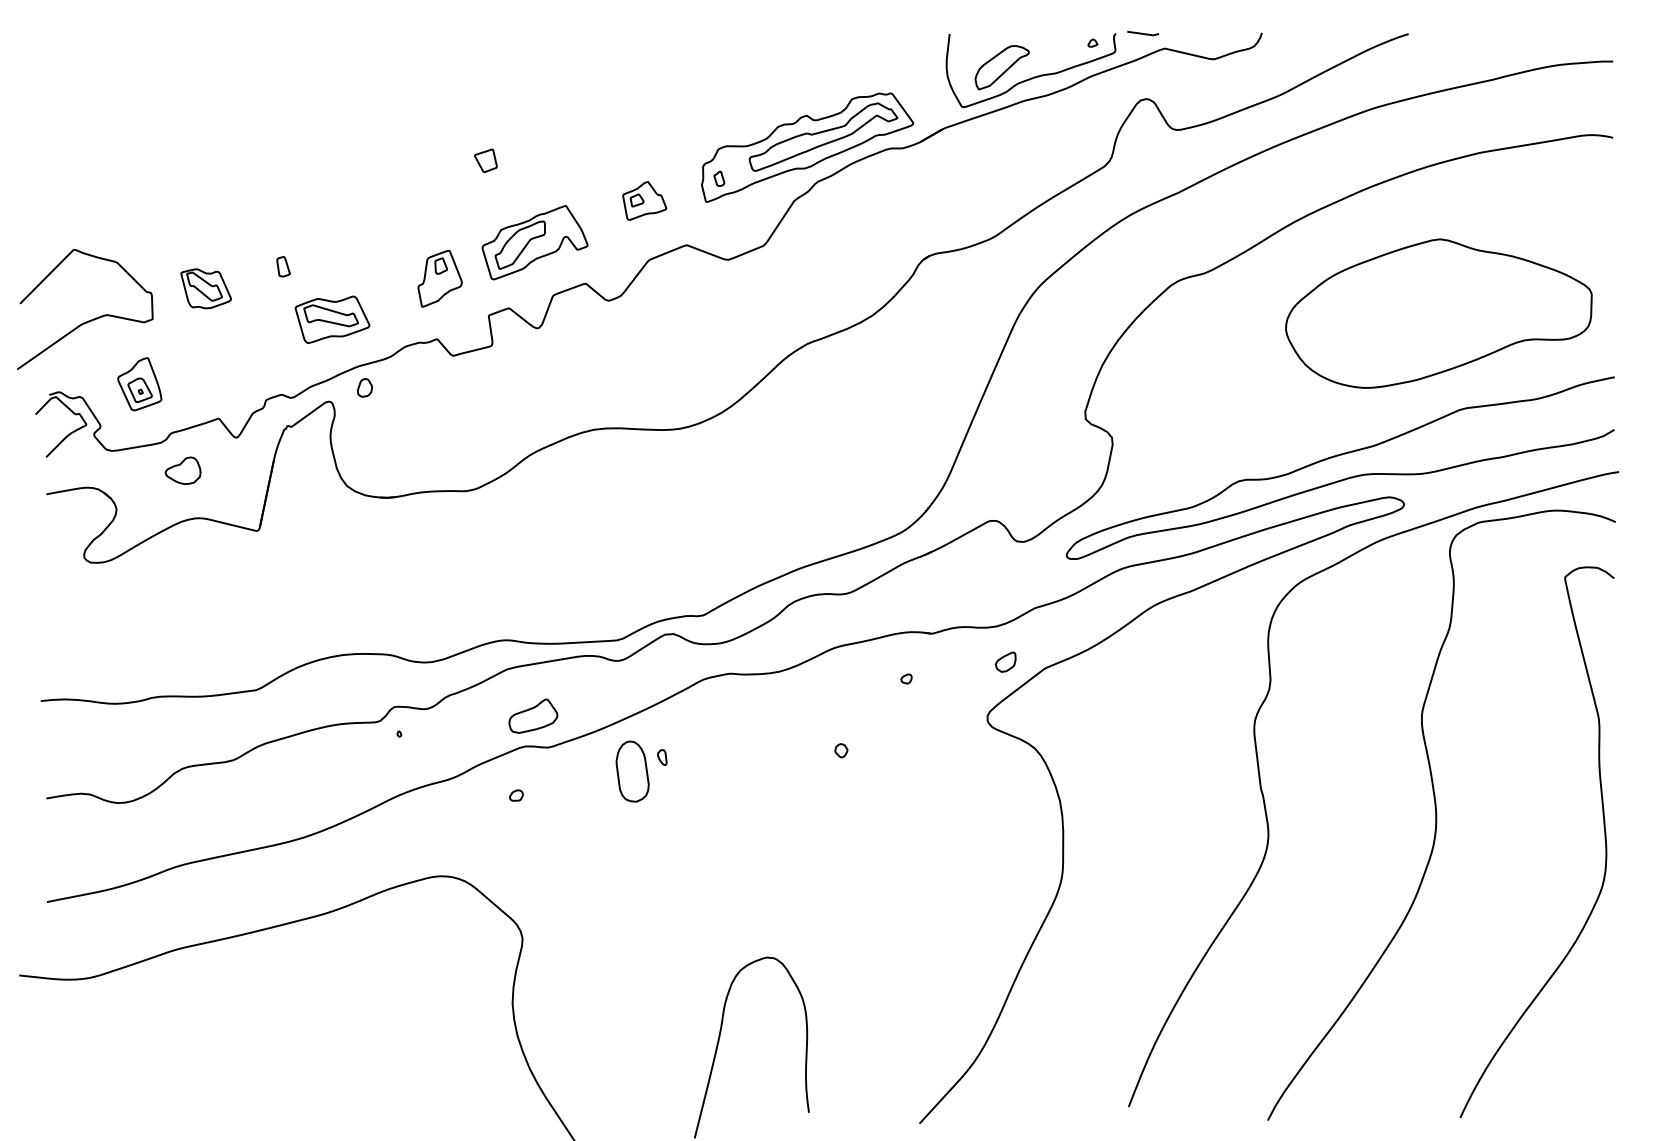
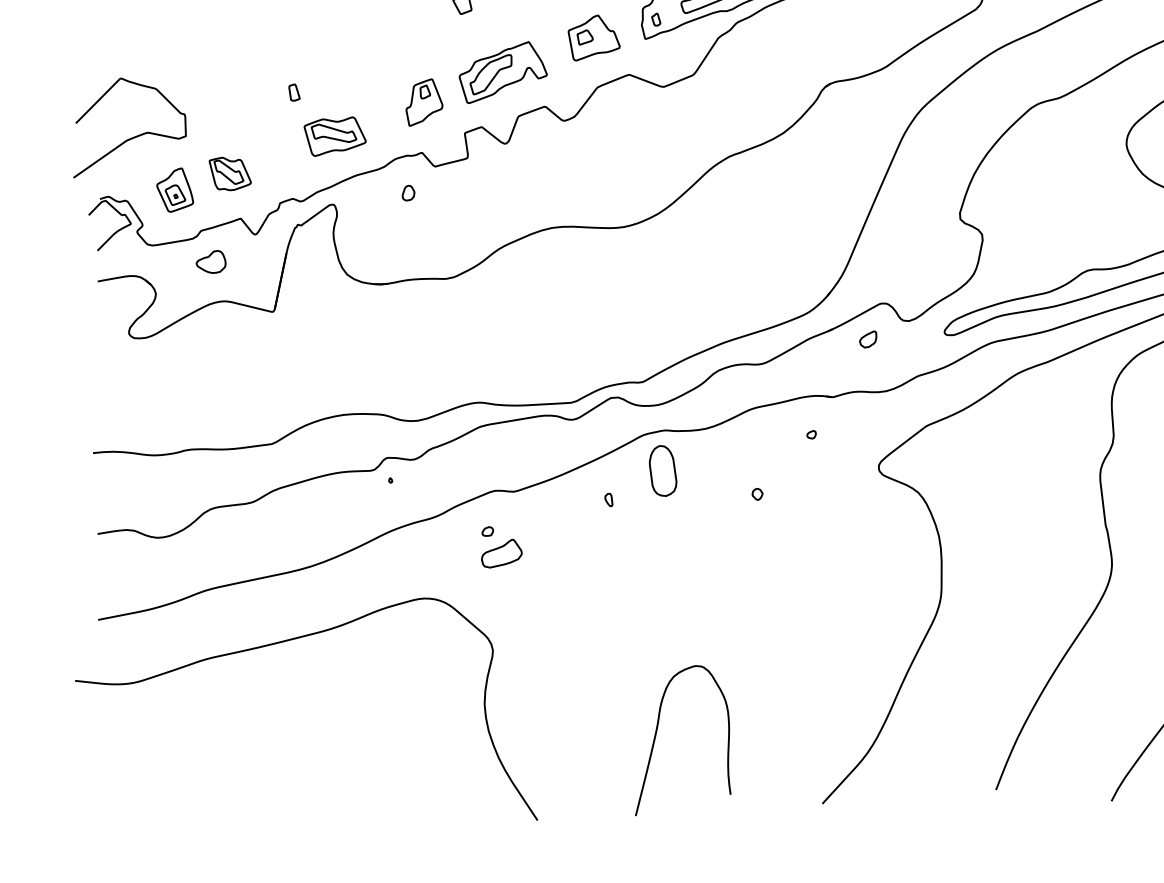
part: (644, 200) -> (594, 37), size x1.43
part: (205, 288) -> (229, 173), moved
part: (364, 387) -> (408, 192), moved
part: (1005, 661) -> (868, 338), moved
part: (533, 715) -> (501, 553), moved
part: (632, 771) -> (662, 470), moved

